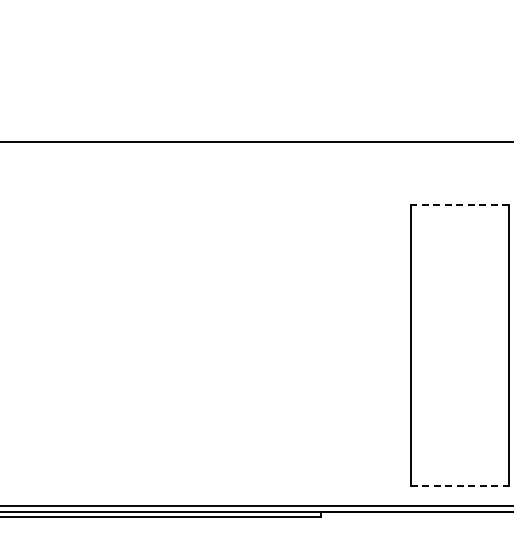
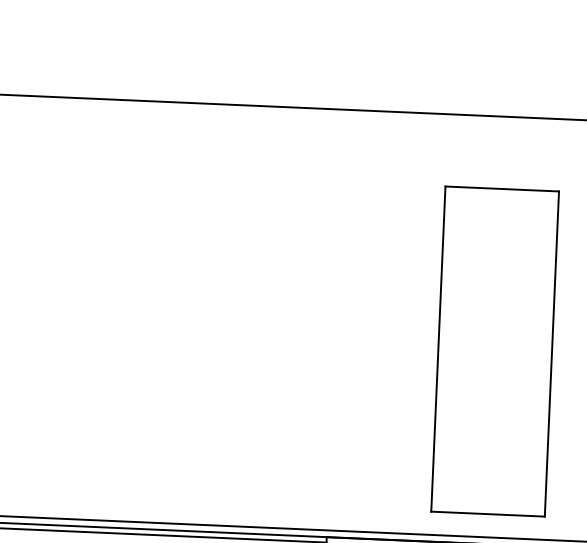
line: (459, 204) -> (501, 188), dashed -> solid
line: (460, 486) -> (488, 514), dashed -> solid

